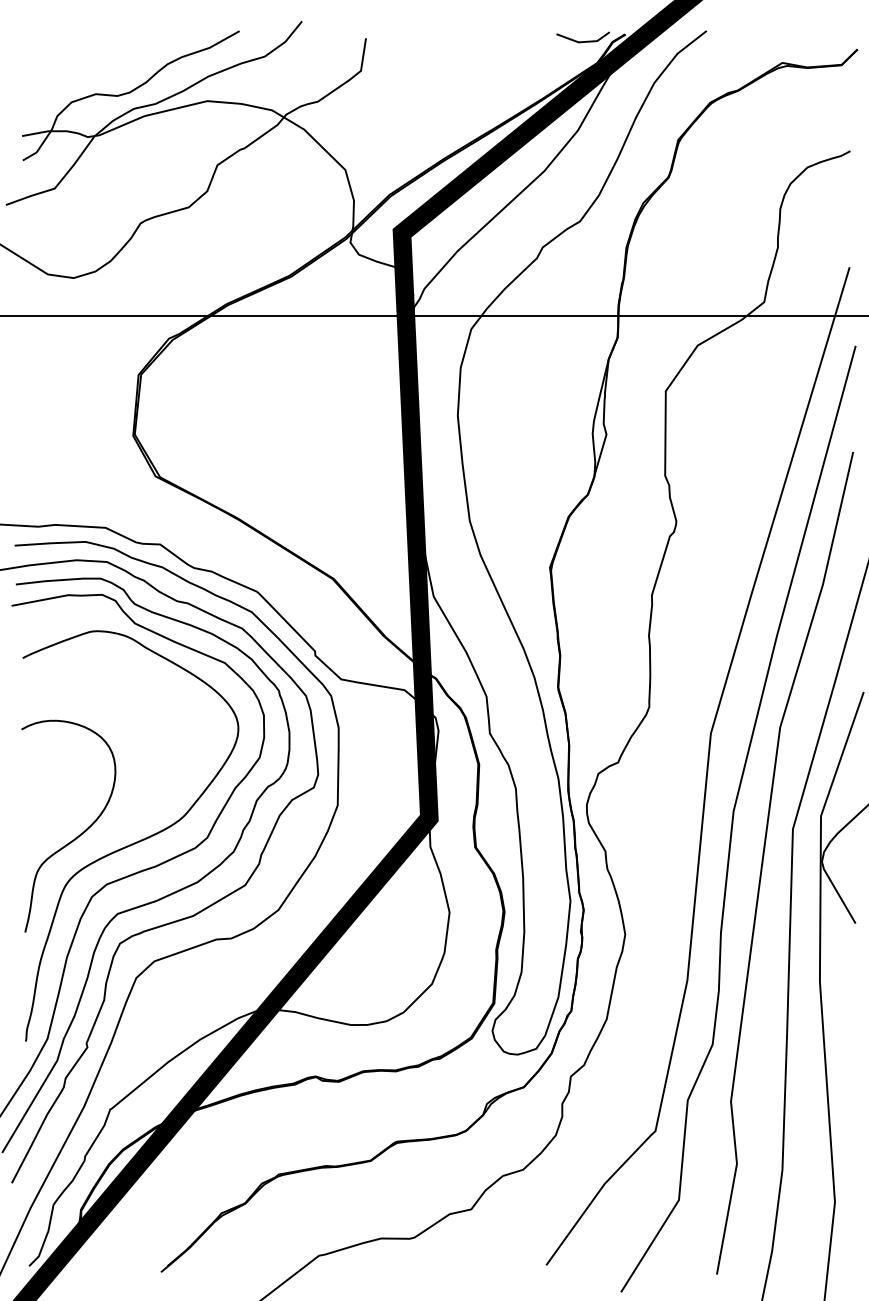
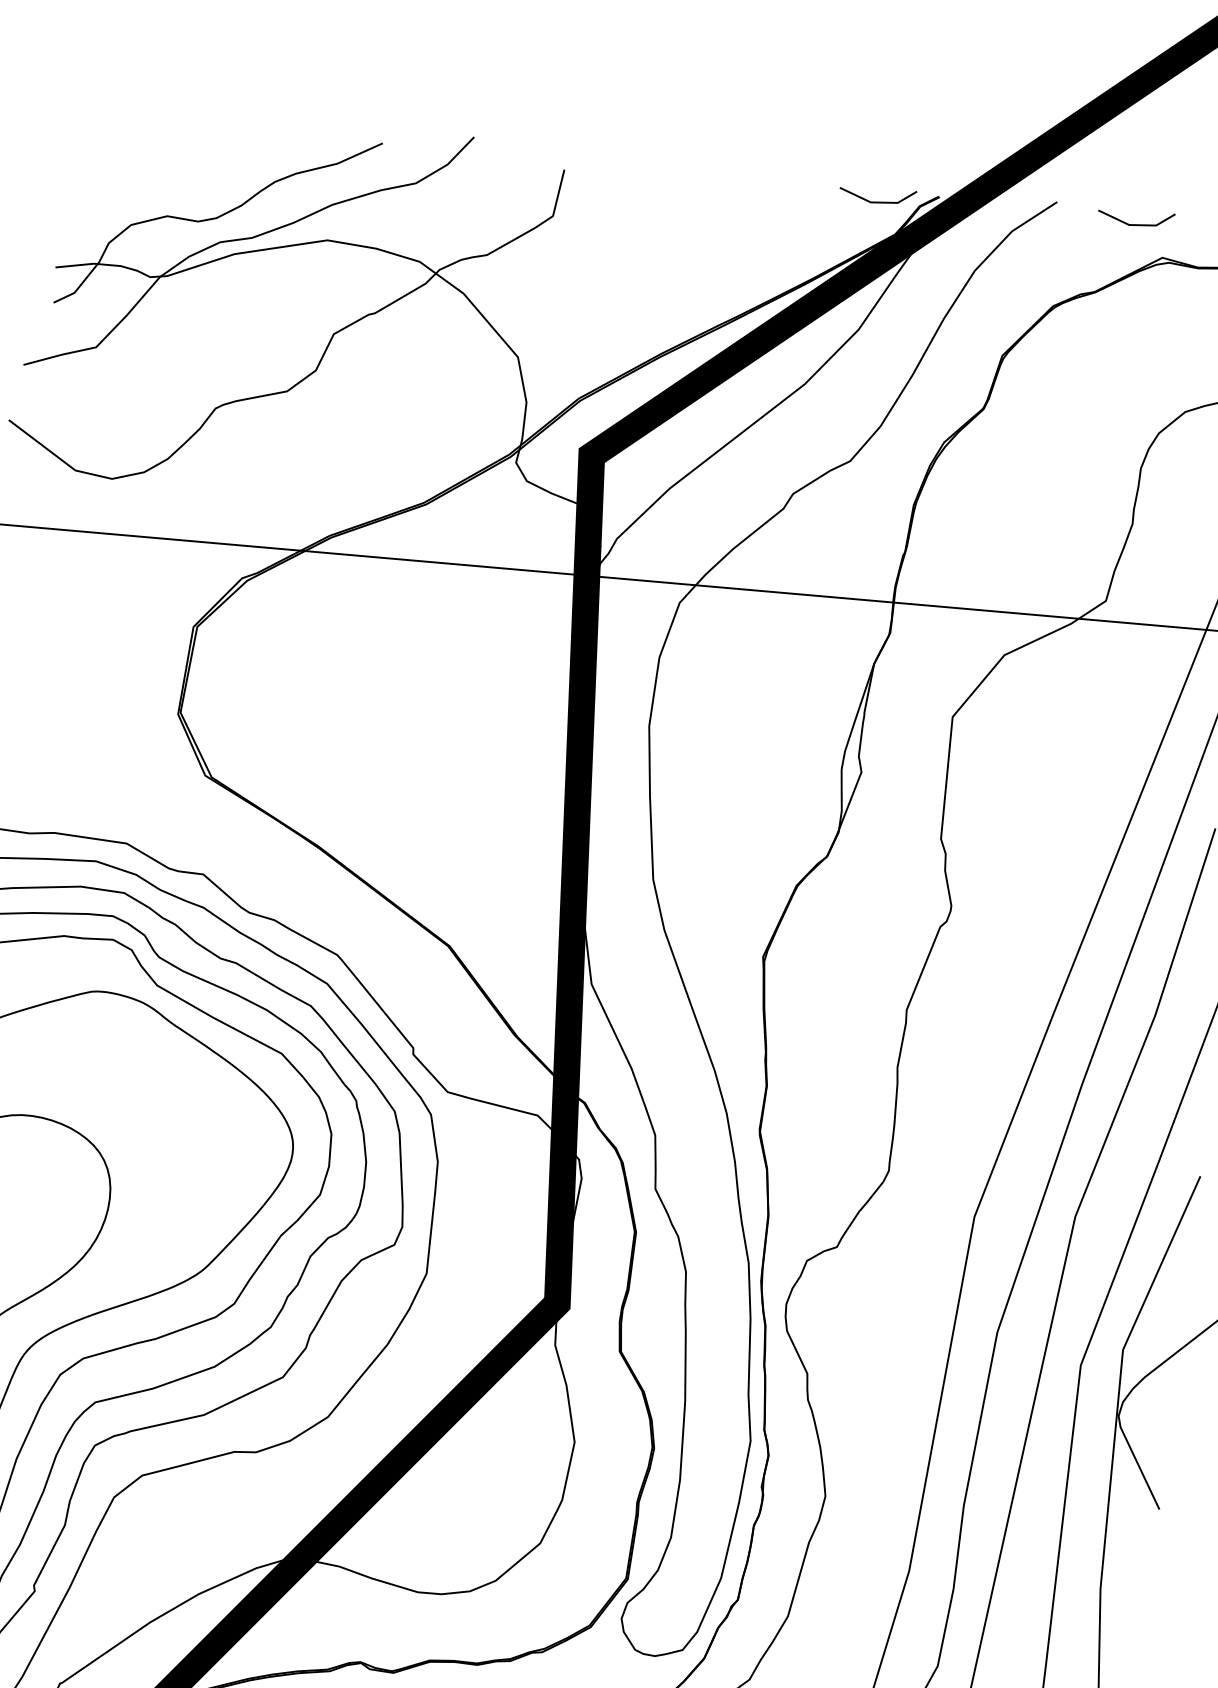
line: (761, 41) -> (1134, 224), added

